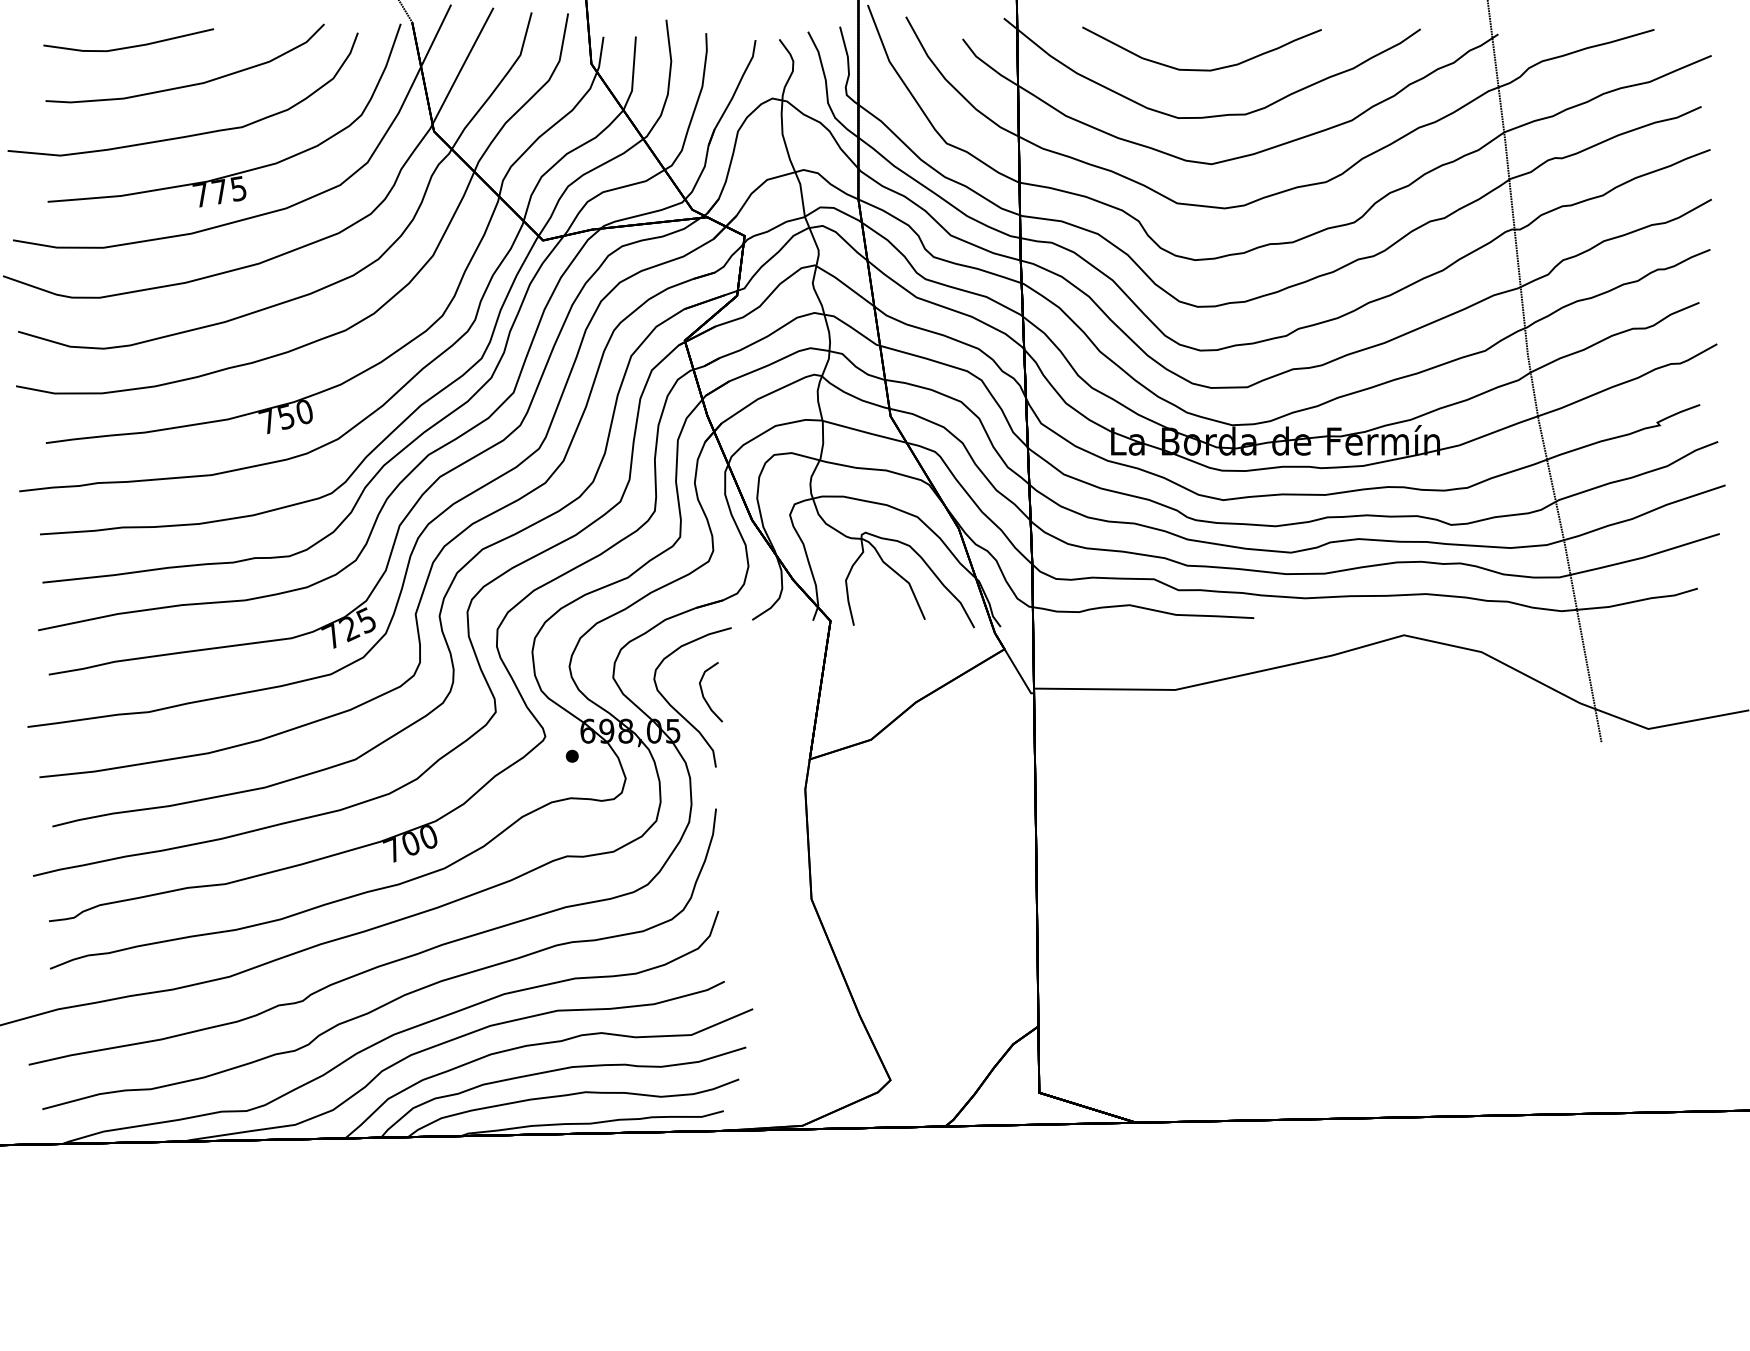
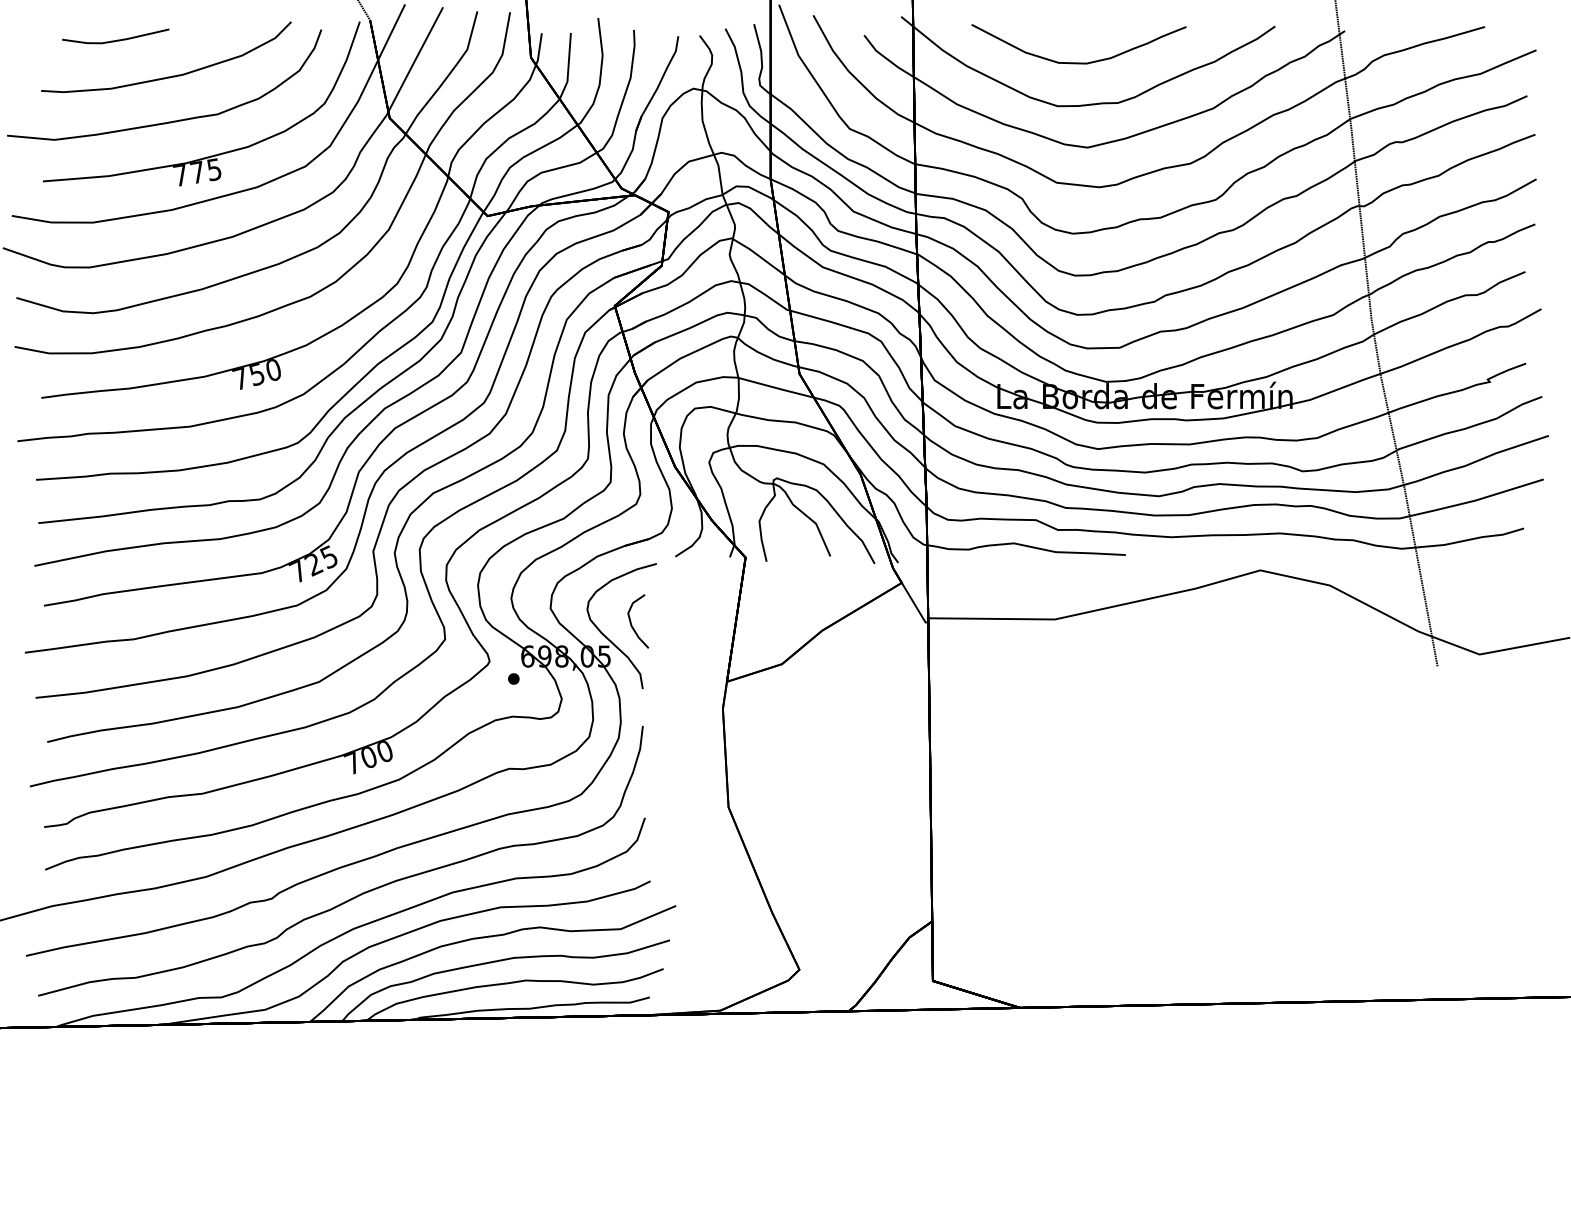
part: (128, 40) -> (115, 36), size x0.7

